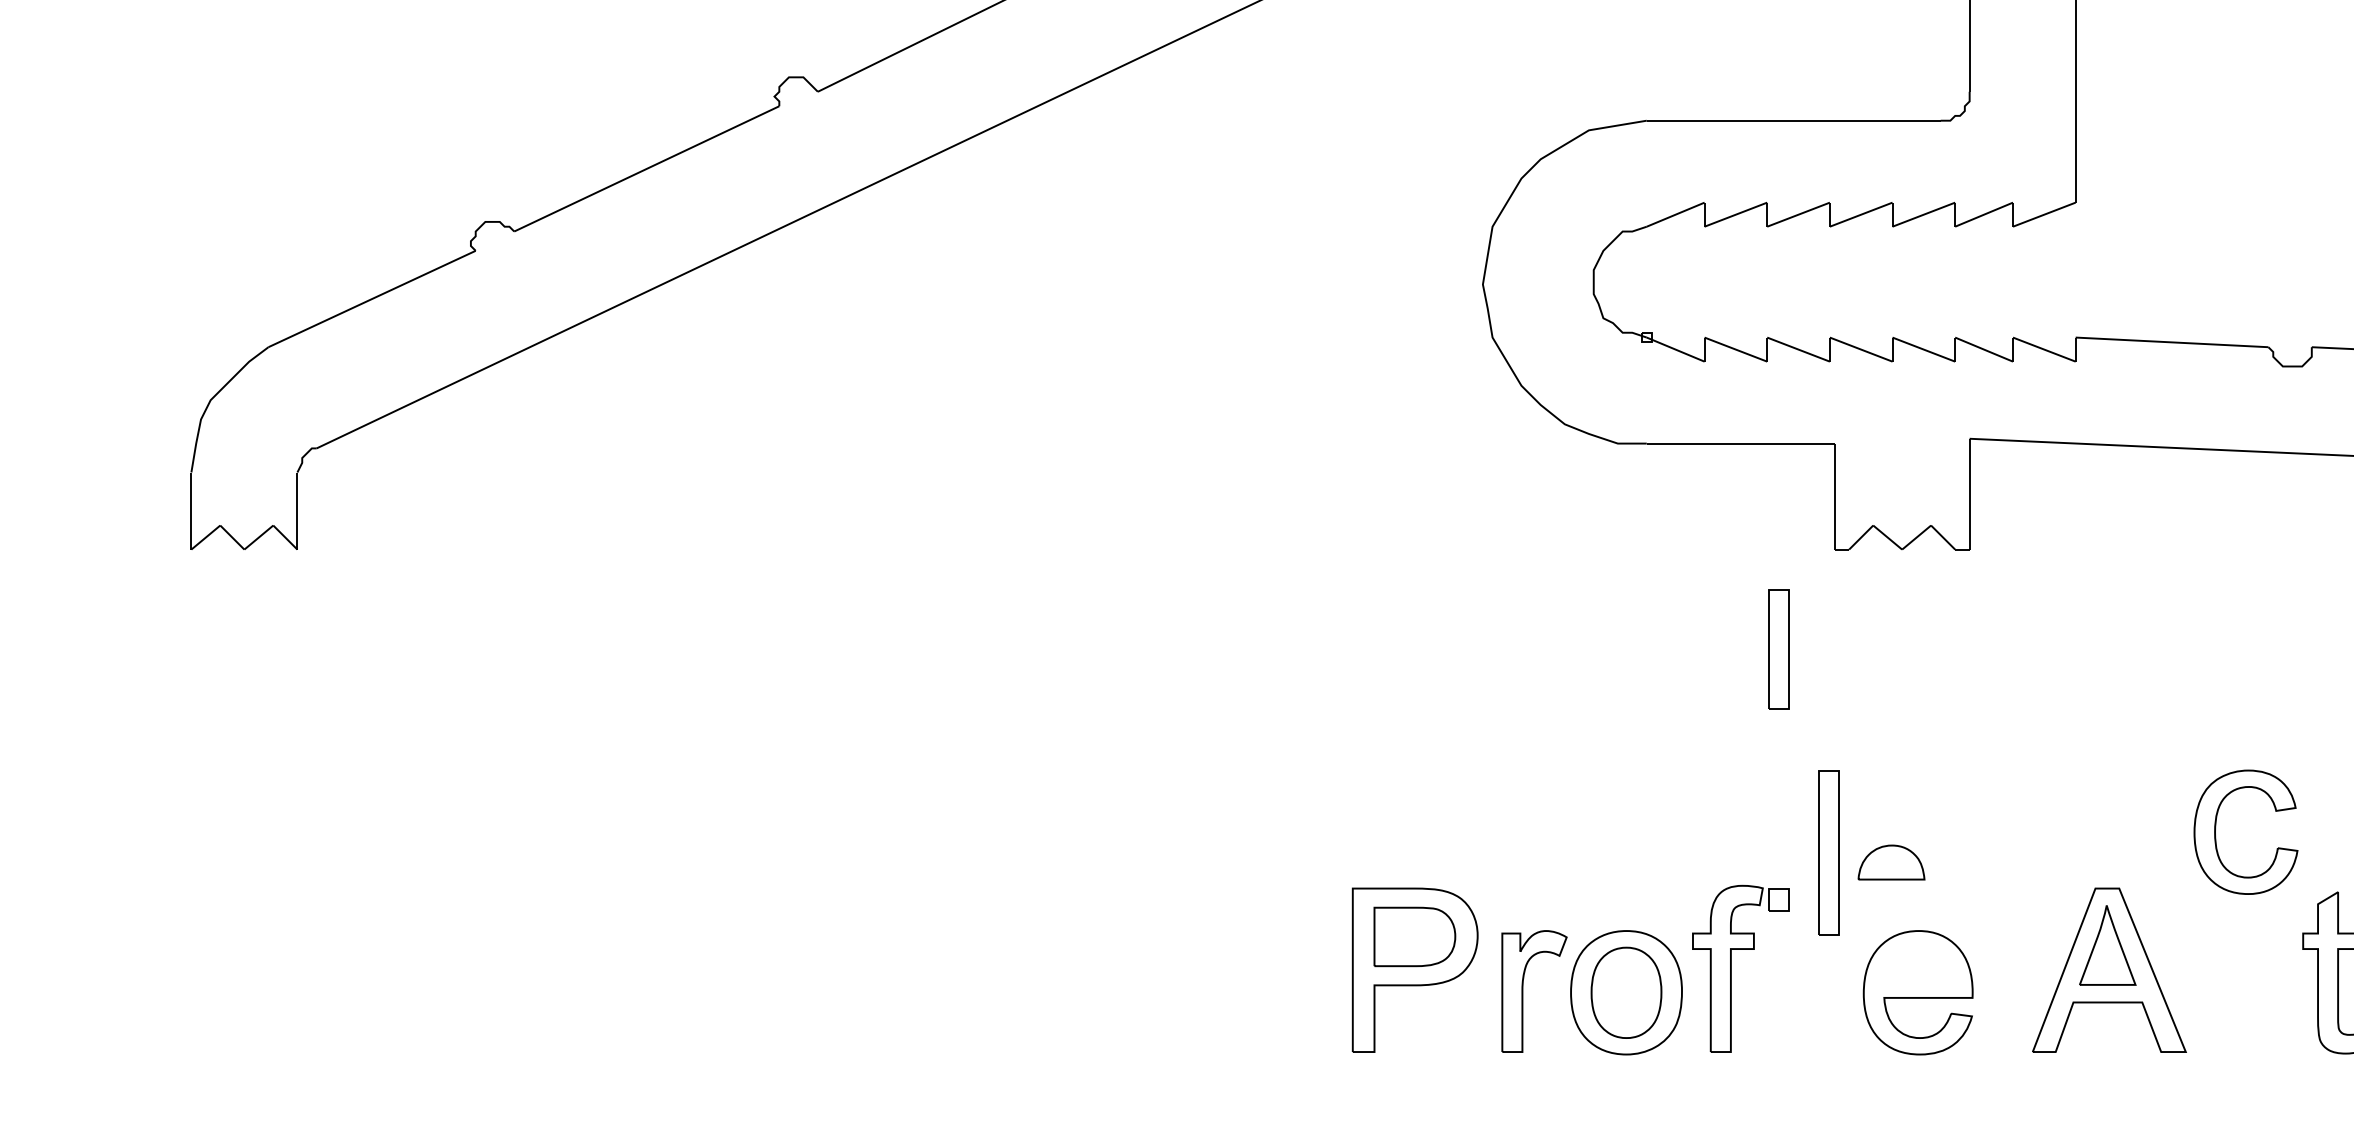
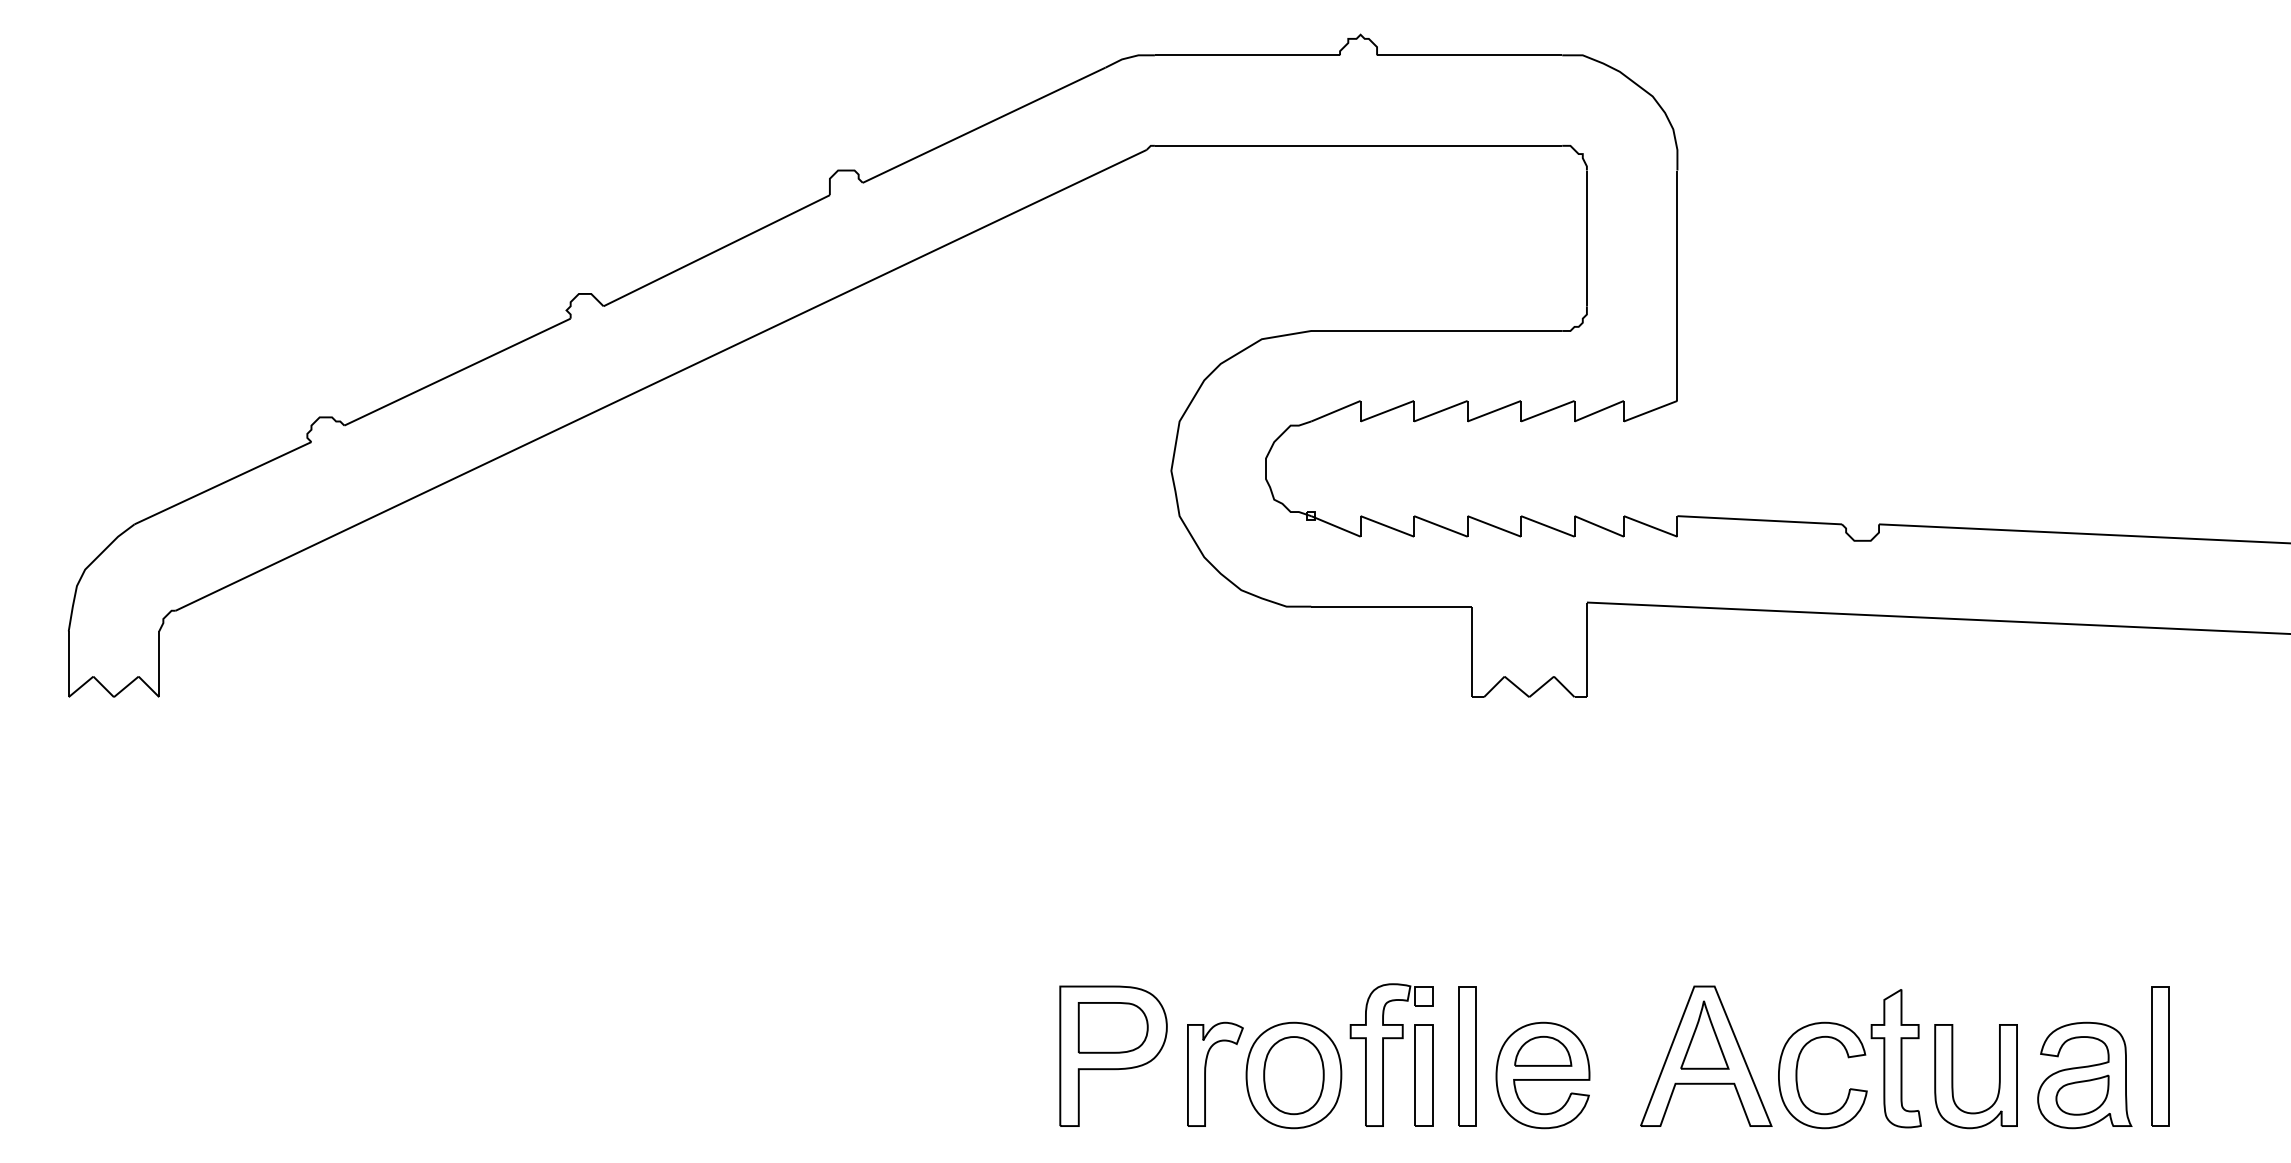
part: (1778, 649) -> (1423, 1075), moved
part: (2216, 832) -> (1797, 1075), moved
part: (1829, 853) -> (1467, 1056), moved
part: (1891, 861) -> (1543, 1050), moved

